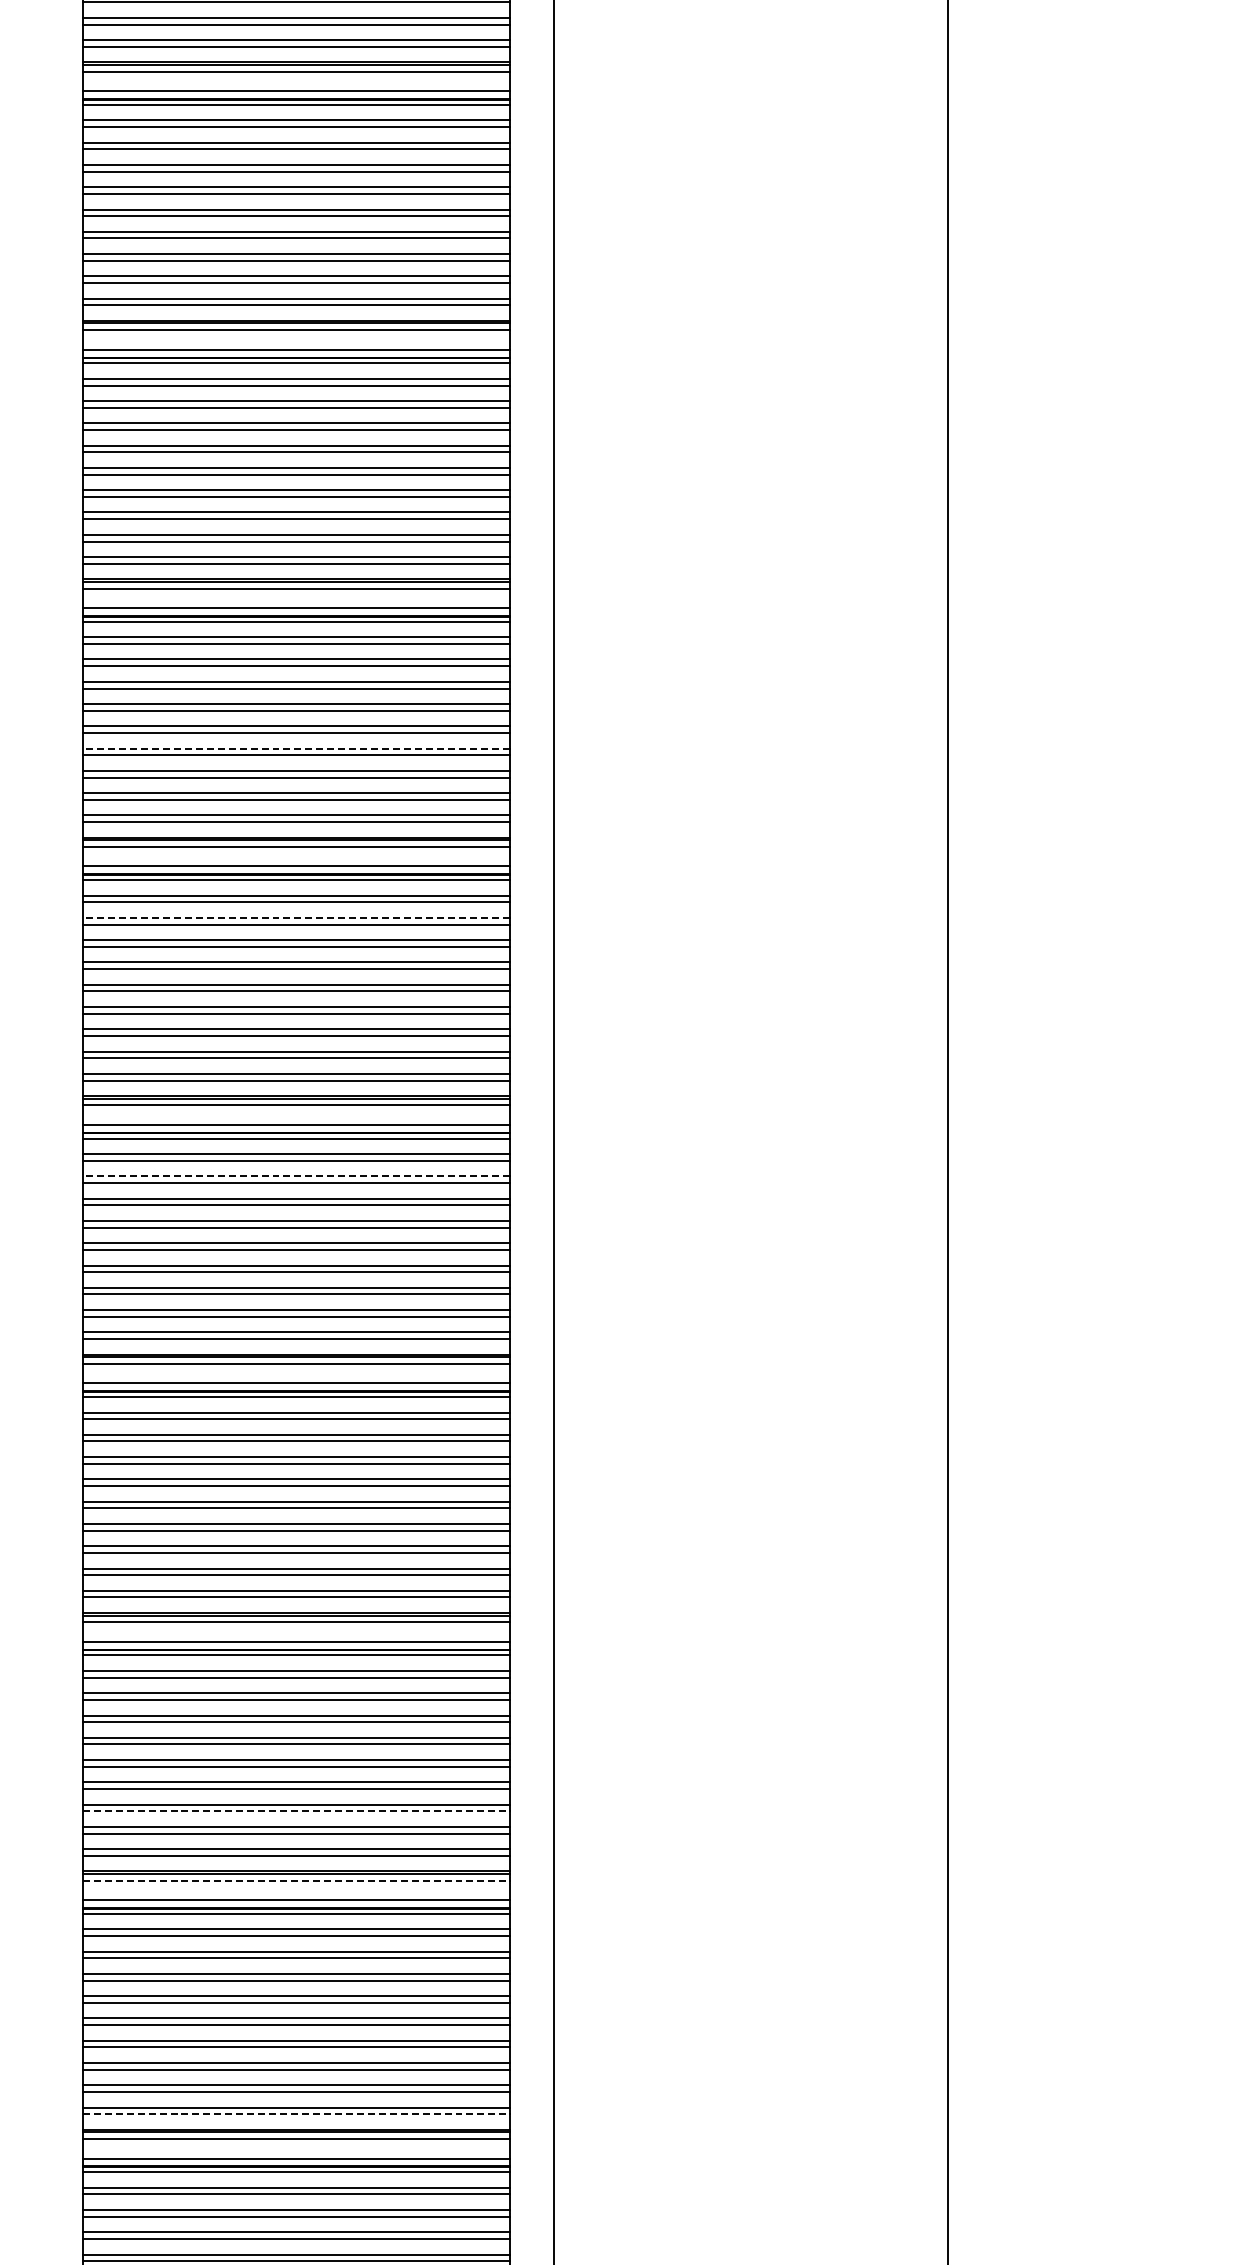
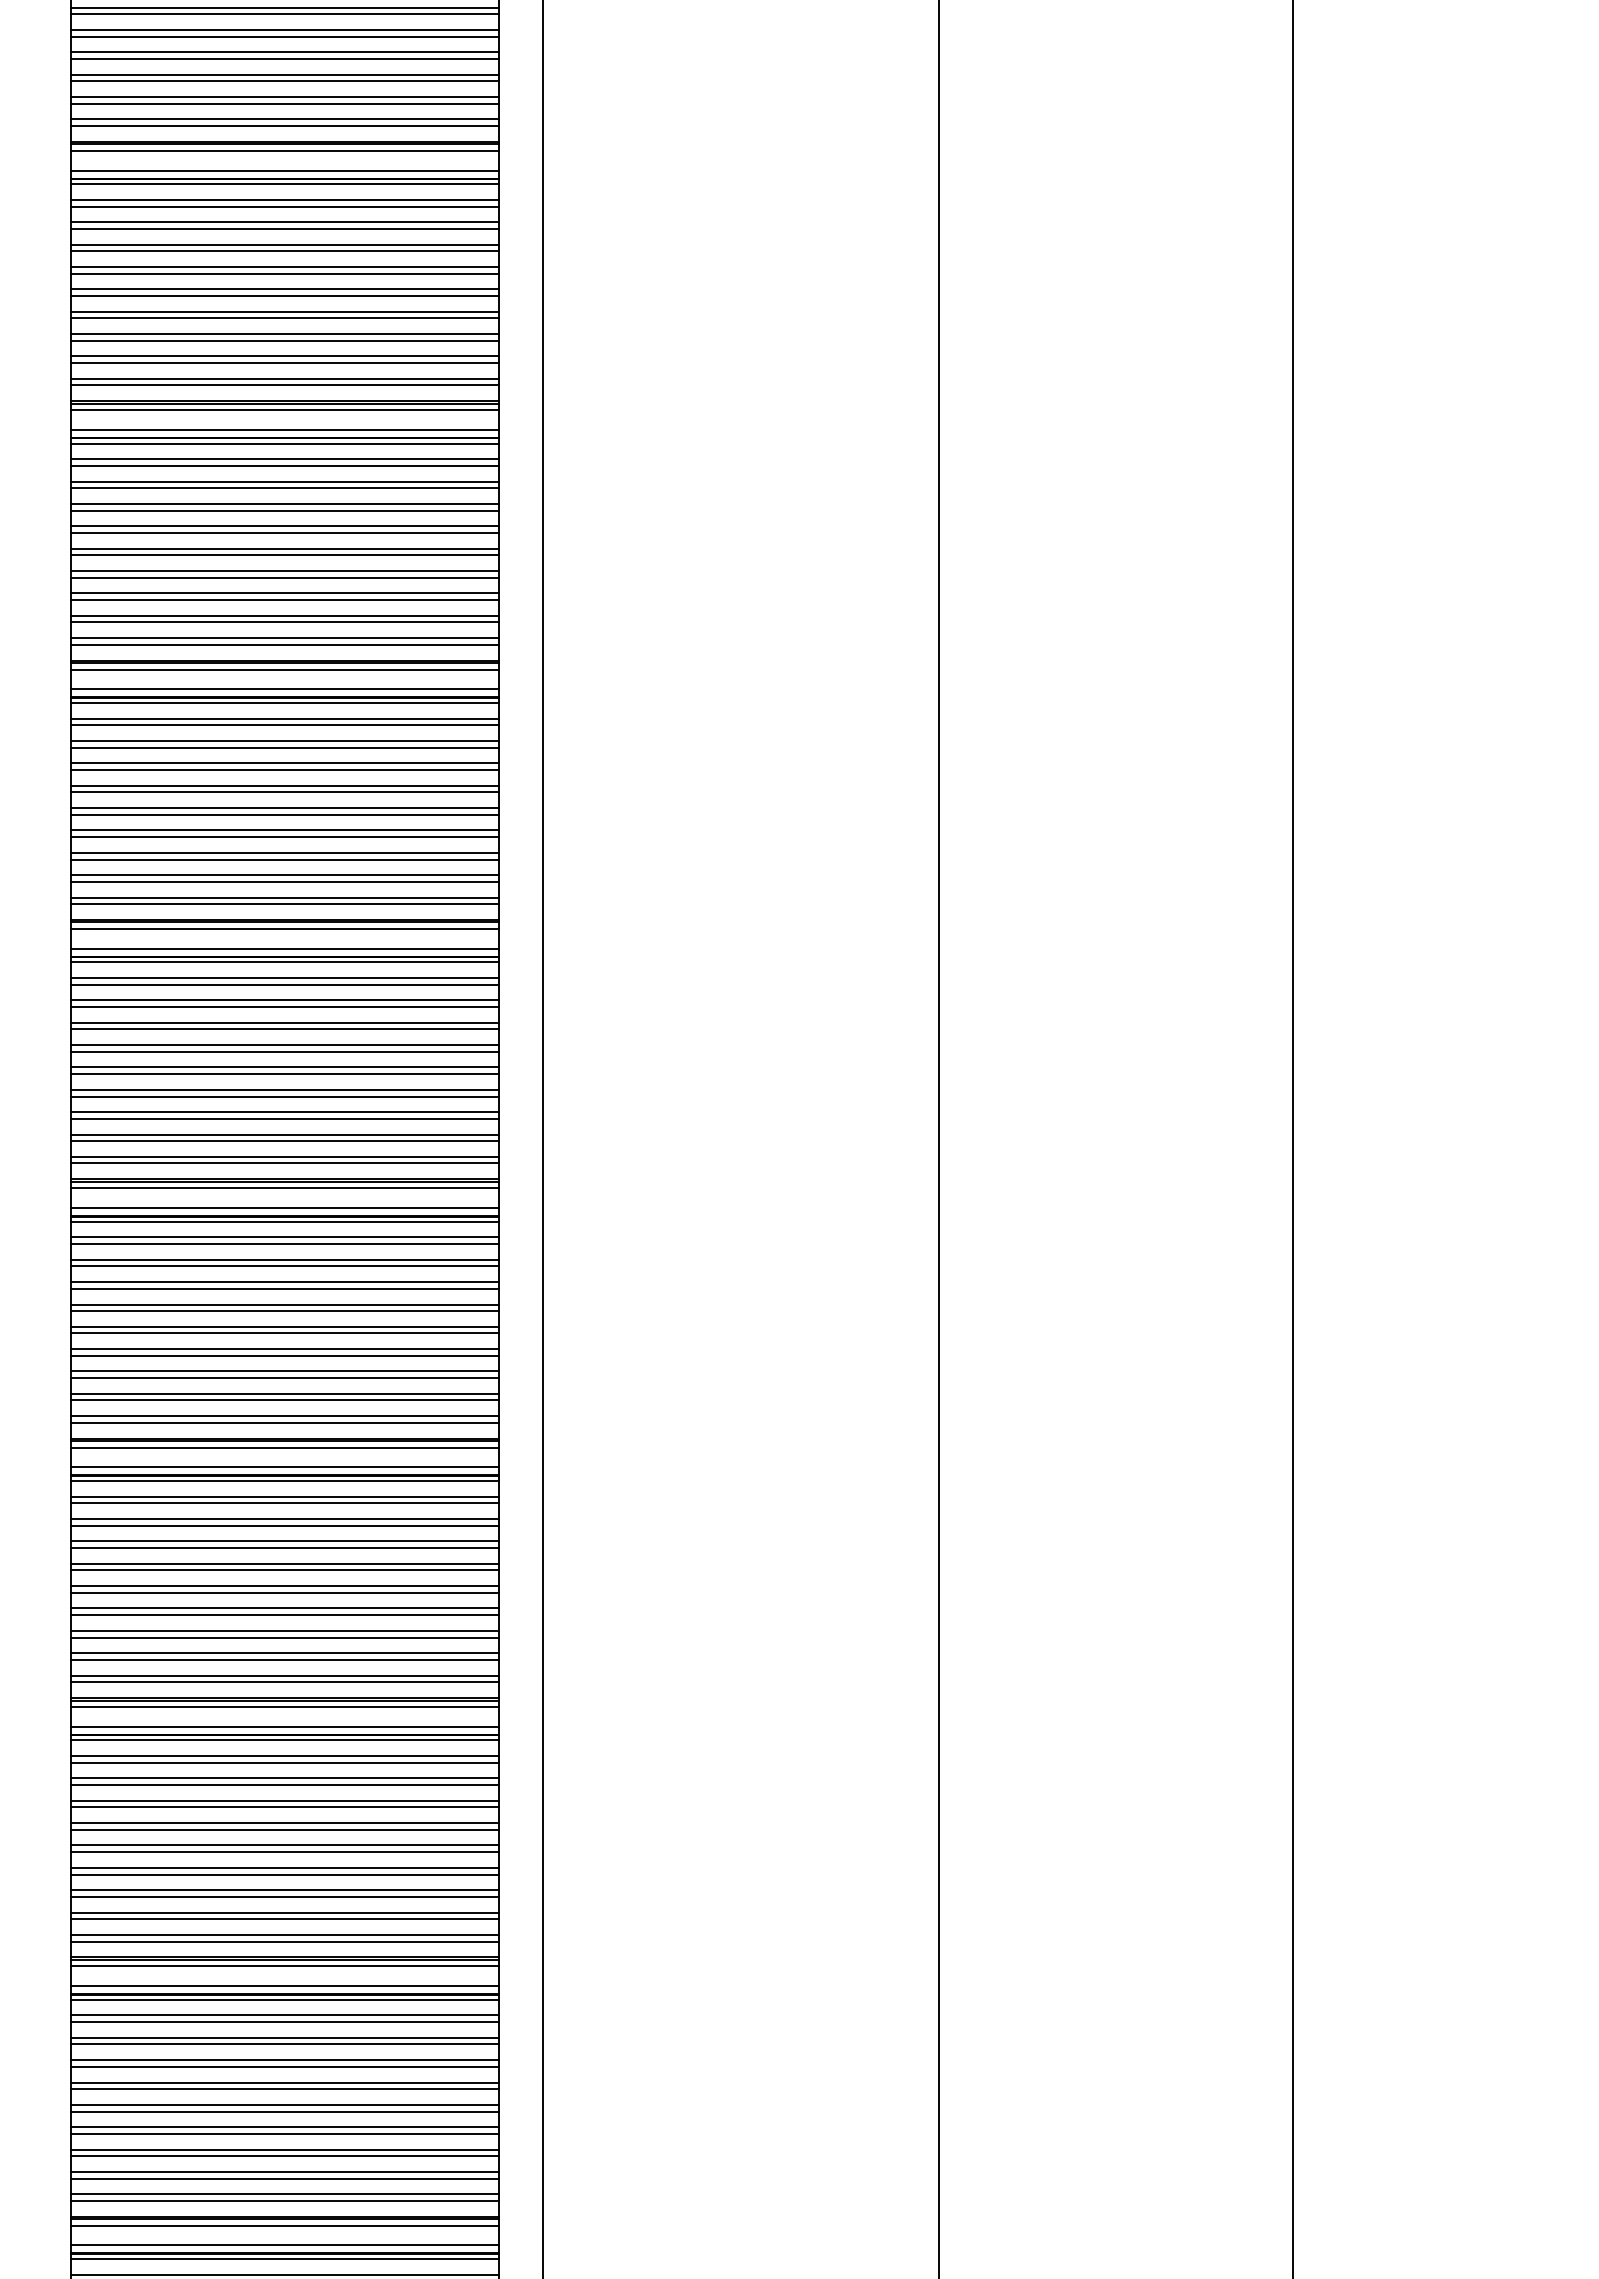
line: (295, 748) -> (284, 570), dashed -> solid
line: (295, 917) -> (284, 740), dashed -> solid
line: (295, 1176) -> (284, 1000), dashed -> solid
line: (296, 1811) -> (285, 1637), dashed -> solid
line: (296, 1880) -> (285, 1707), dashed -> solid
line: (296, 2114) -> (285, 1941), dashed -> solid

